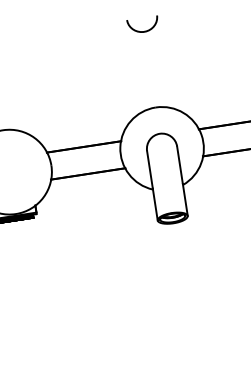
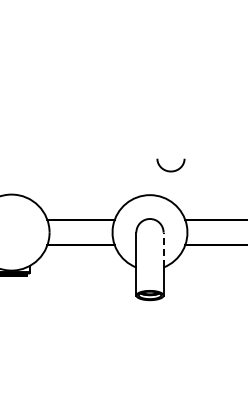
curve: (143, 30) -> (170, 170), moved
line: (179, 165) -> (163, 249), solid -> dashed

